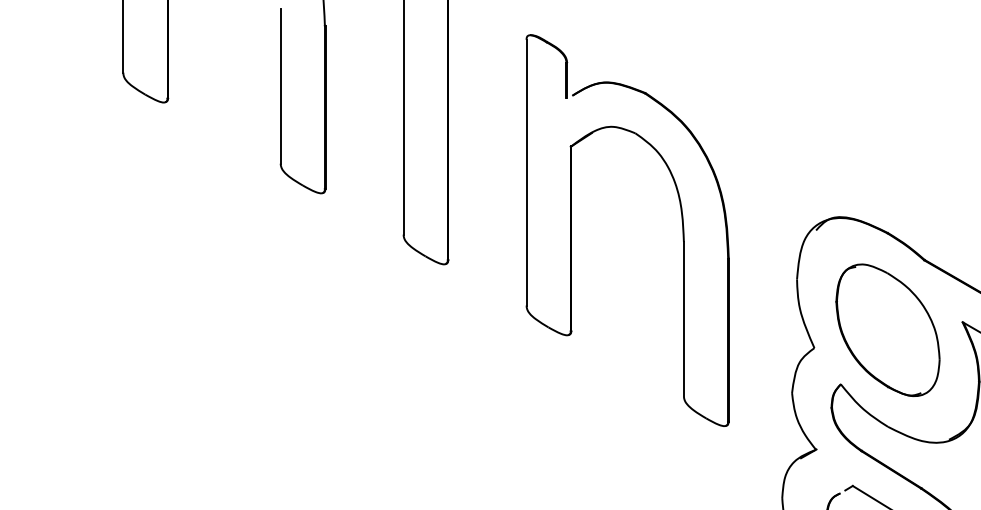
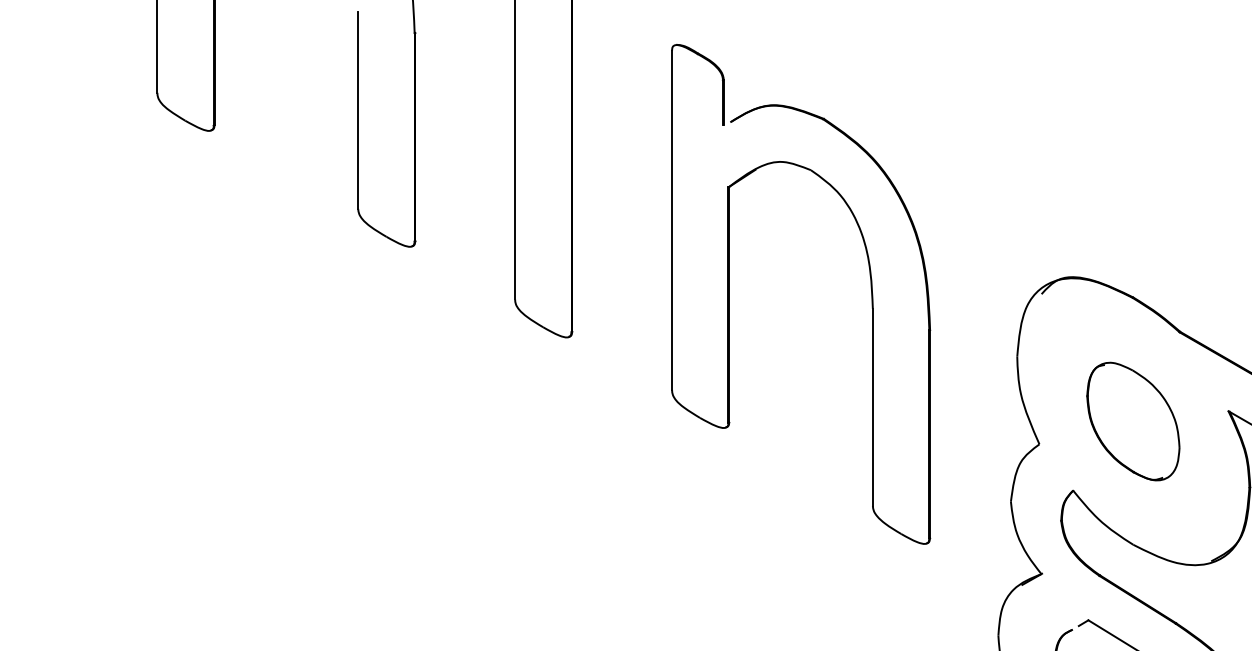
part: (888, 330) -> (1133, 421), size x0.7

